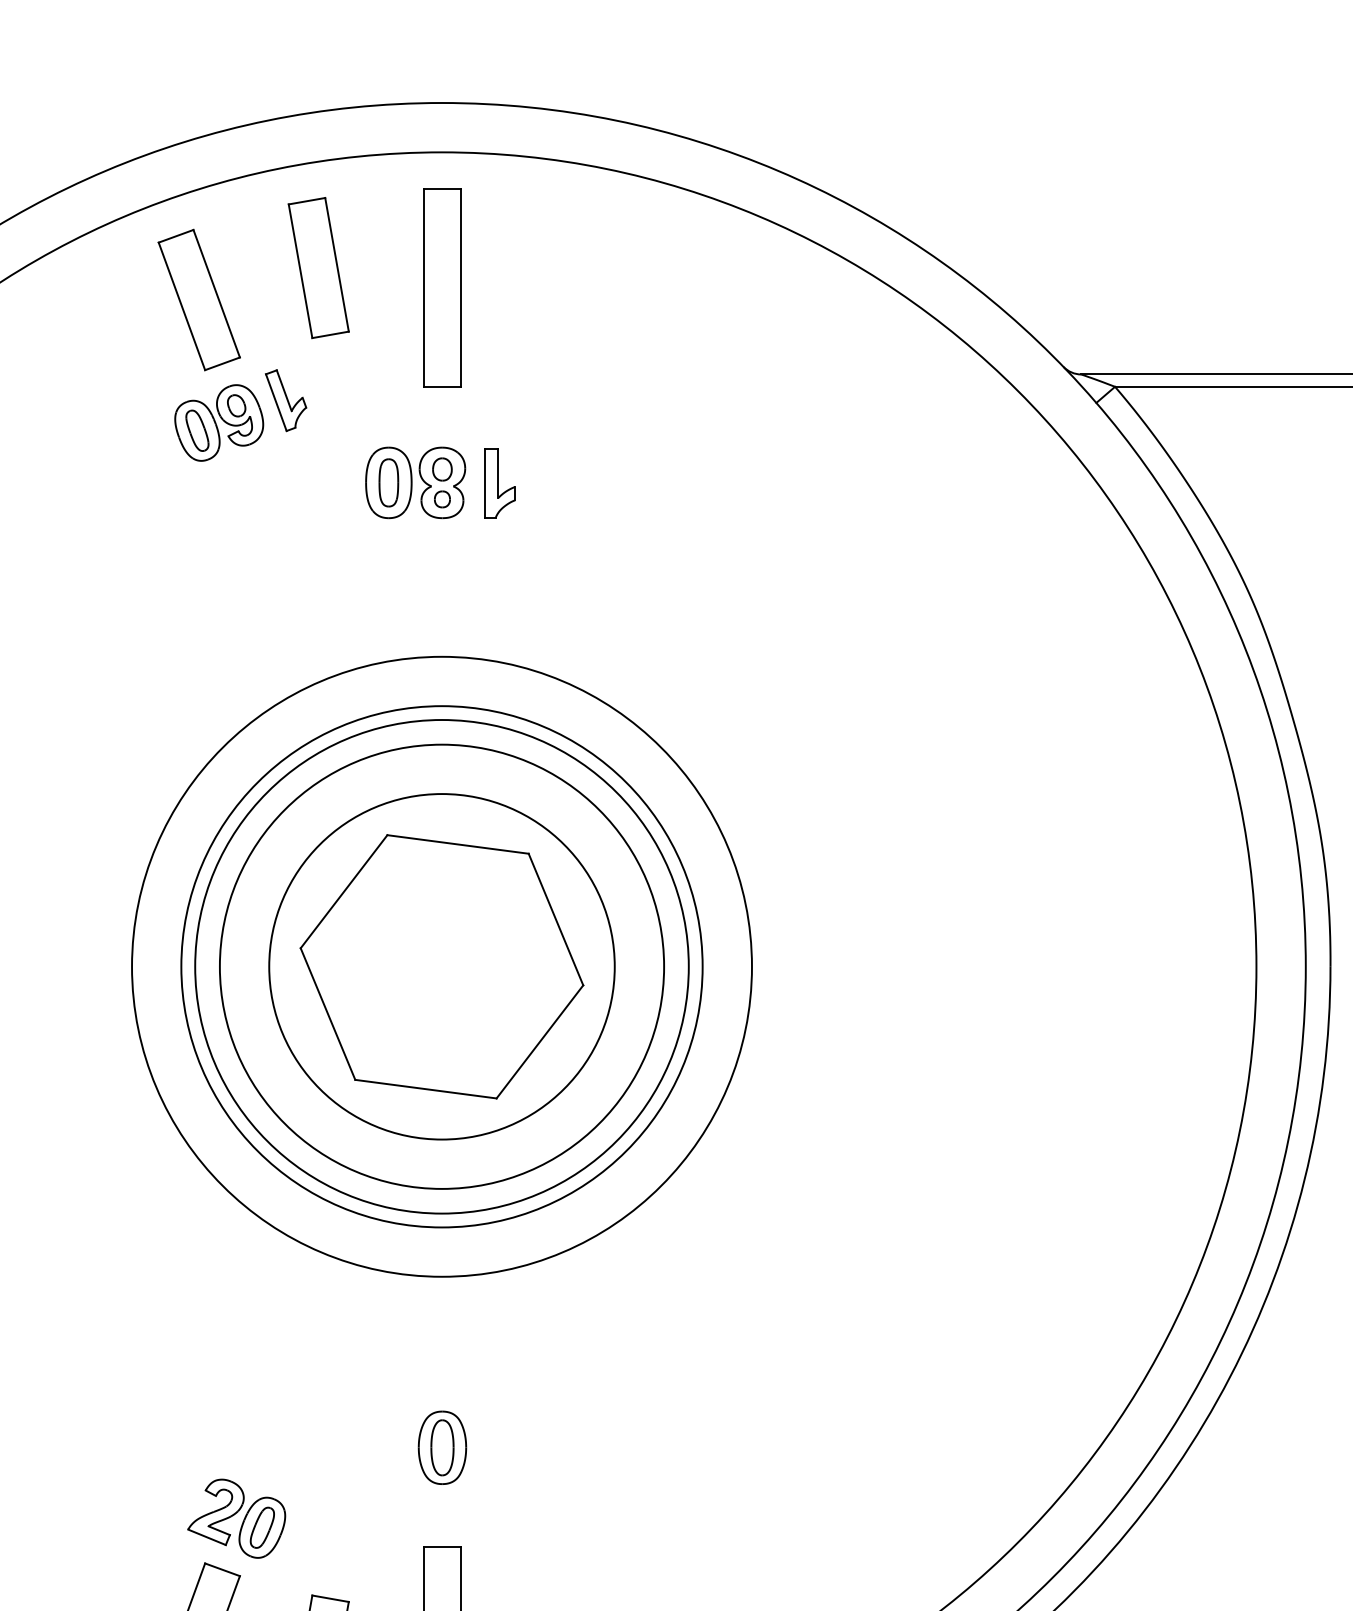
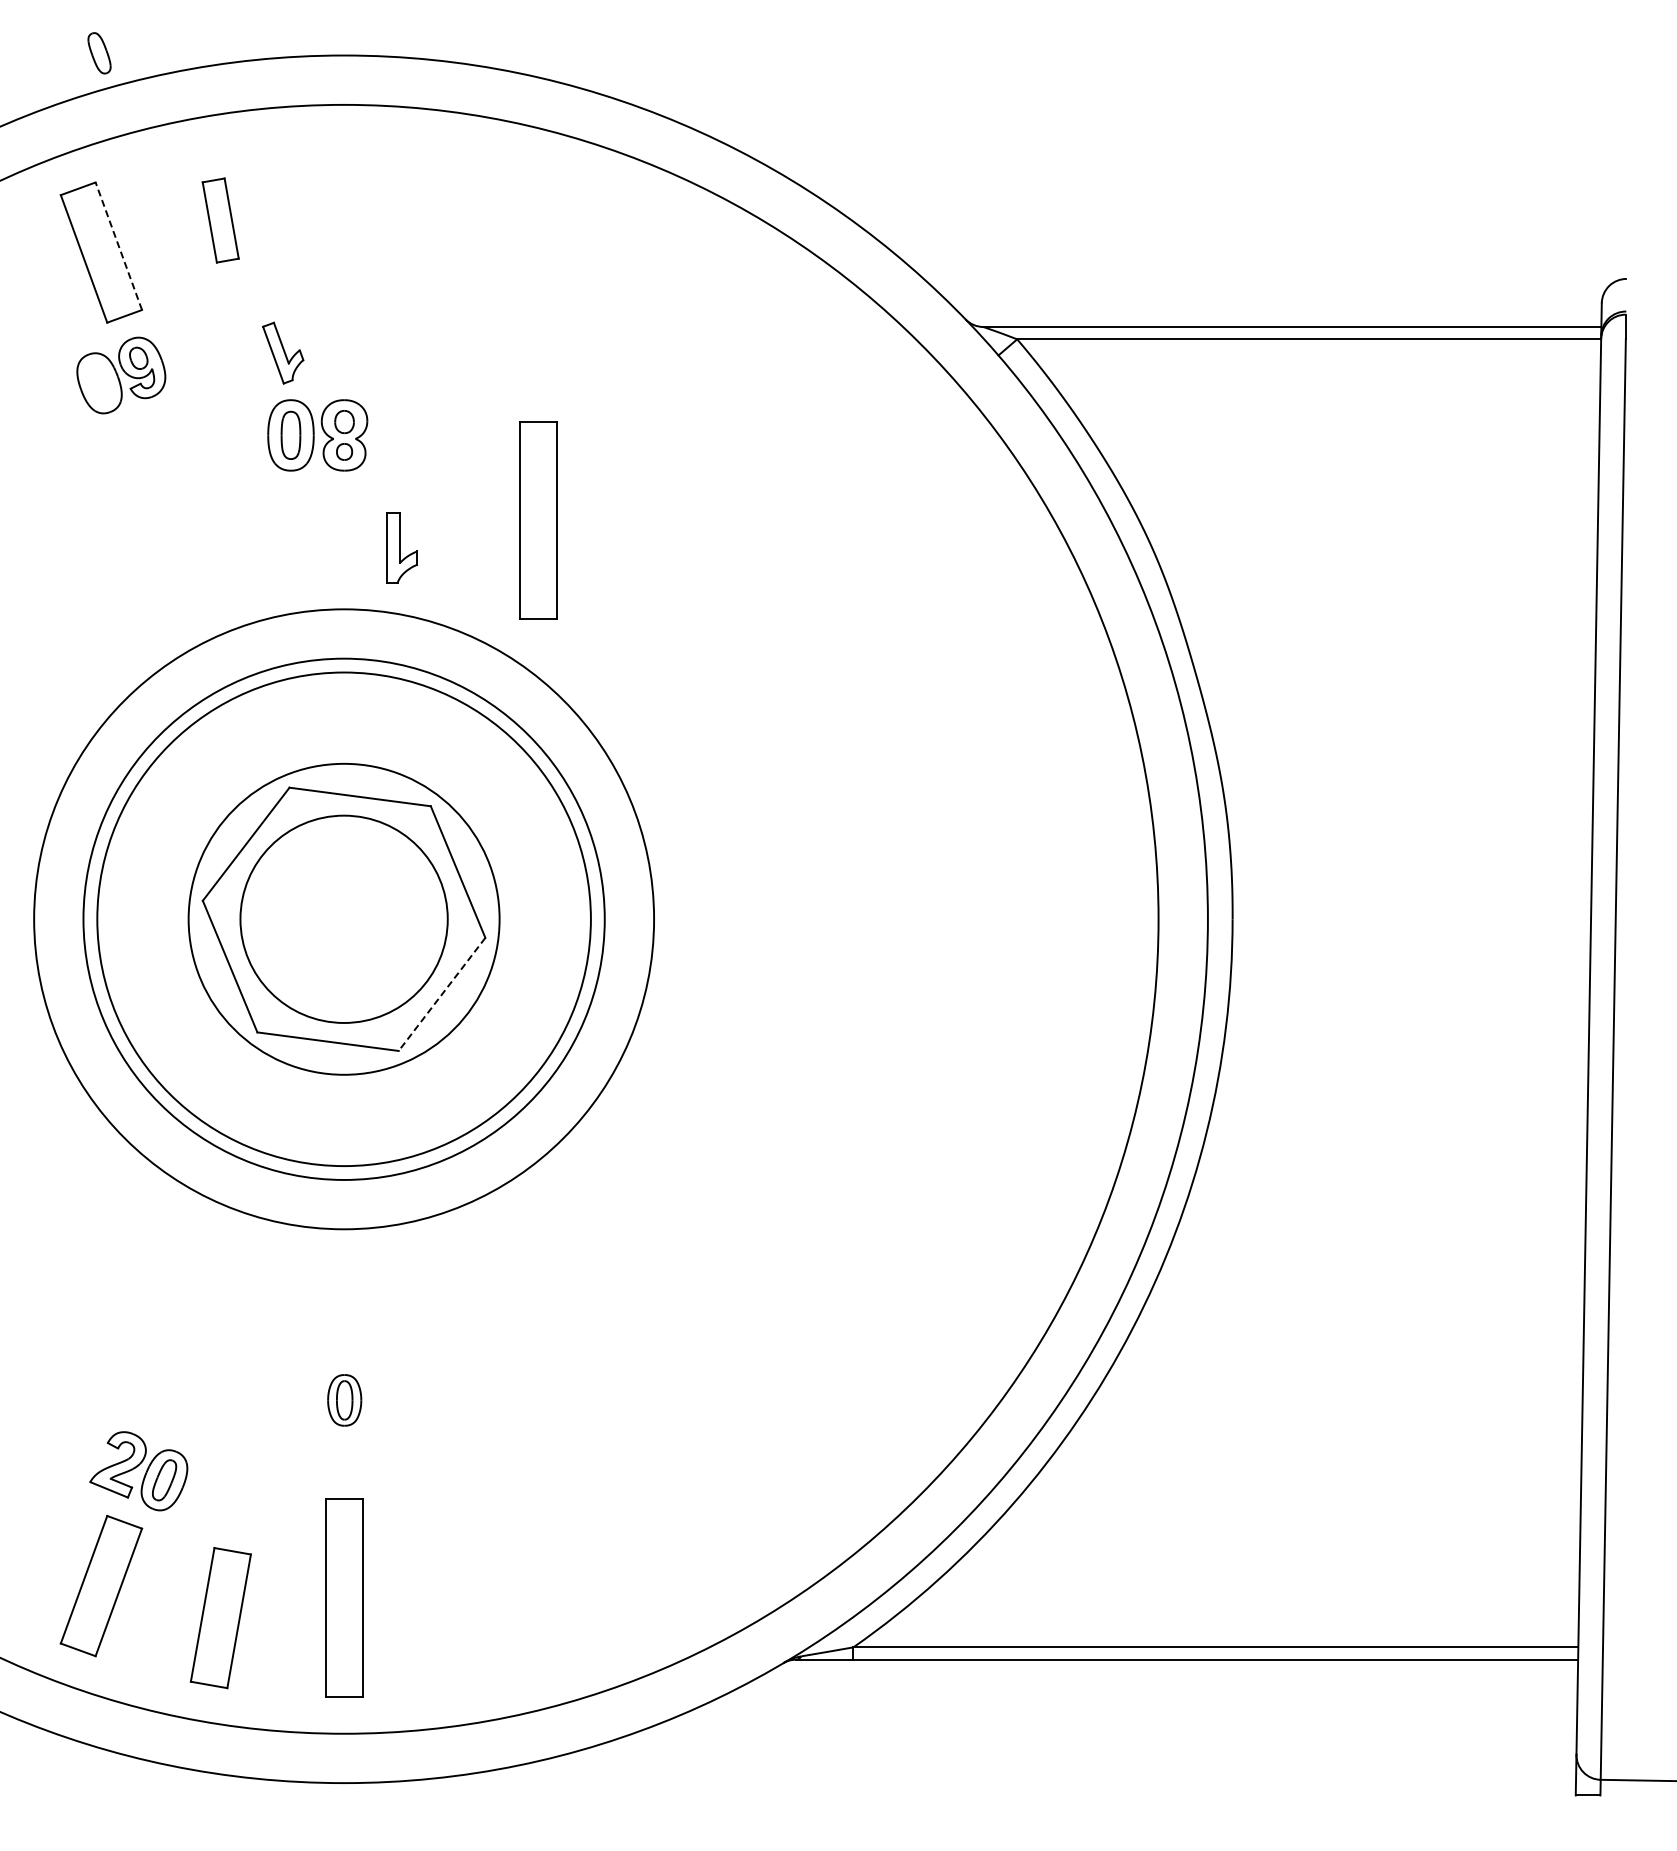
part: (318, 267) -> (220, 220), size x0.6
part: (442, 287) -> (538, 520), moved
line: (216, 293) -> (118, 246), solid -> dashed
part: (286, 399) -> (283, 352), moved
part: (197, 430) -> (99, 53), moved
part: (499, 482) -> (401, 547), moved
circle: (441, 966) -> (343, 919), size x0.6
circle: (442, 966) -> (344, 919), size x0.7
line: (539, 1041) -> (441, 994), solid -> dashed
part: (442, 1447) -> (344, 1400), size x0.7

